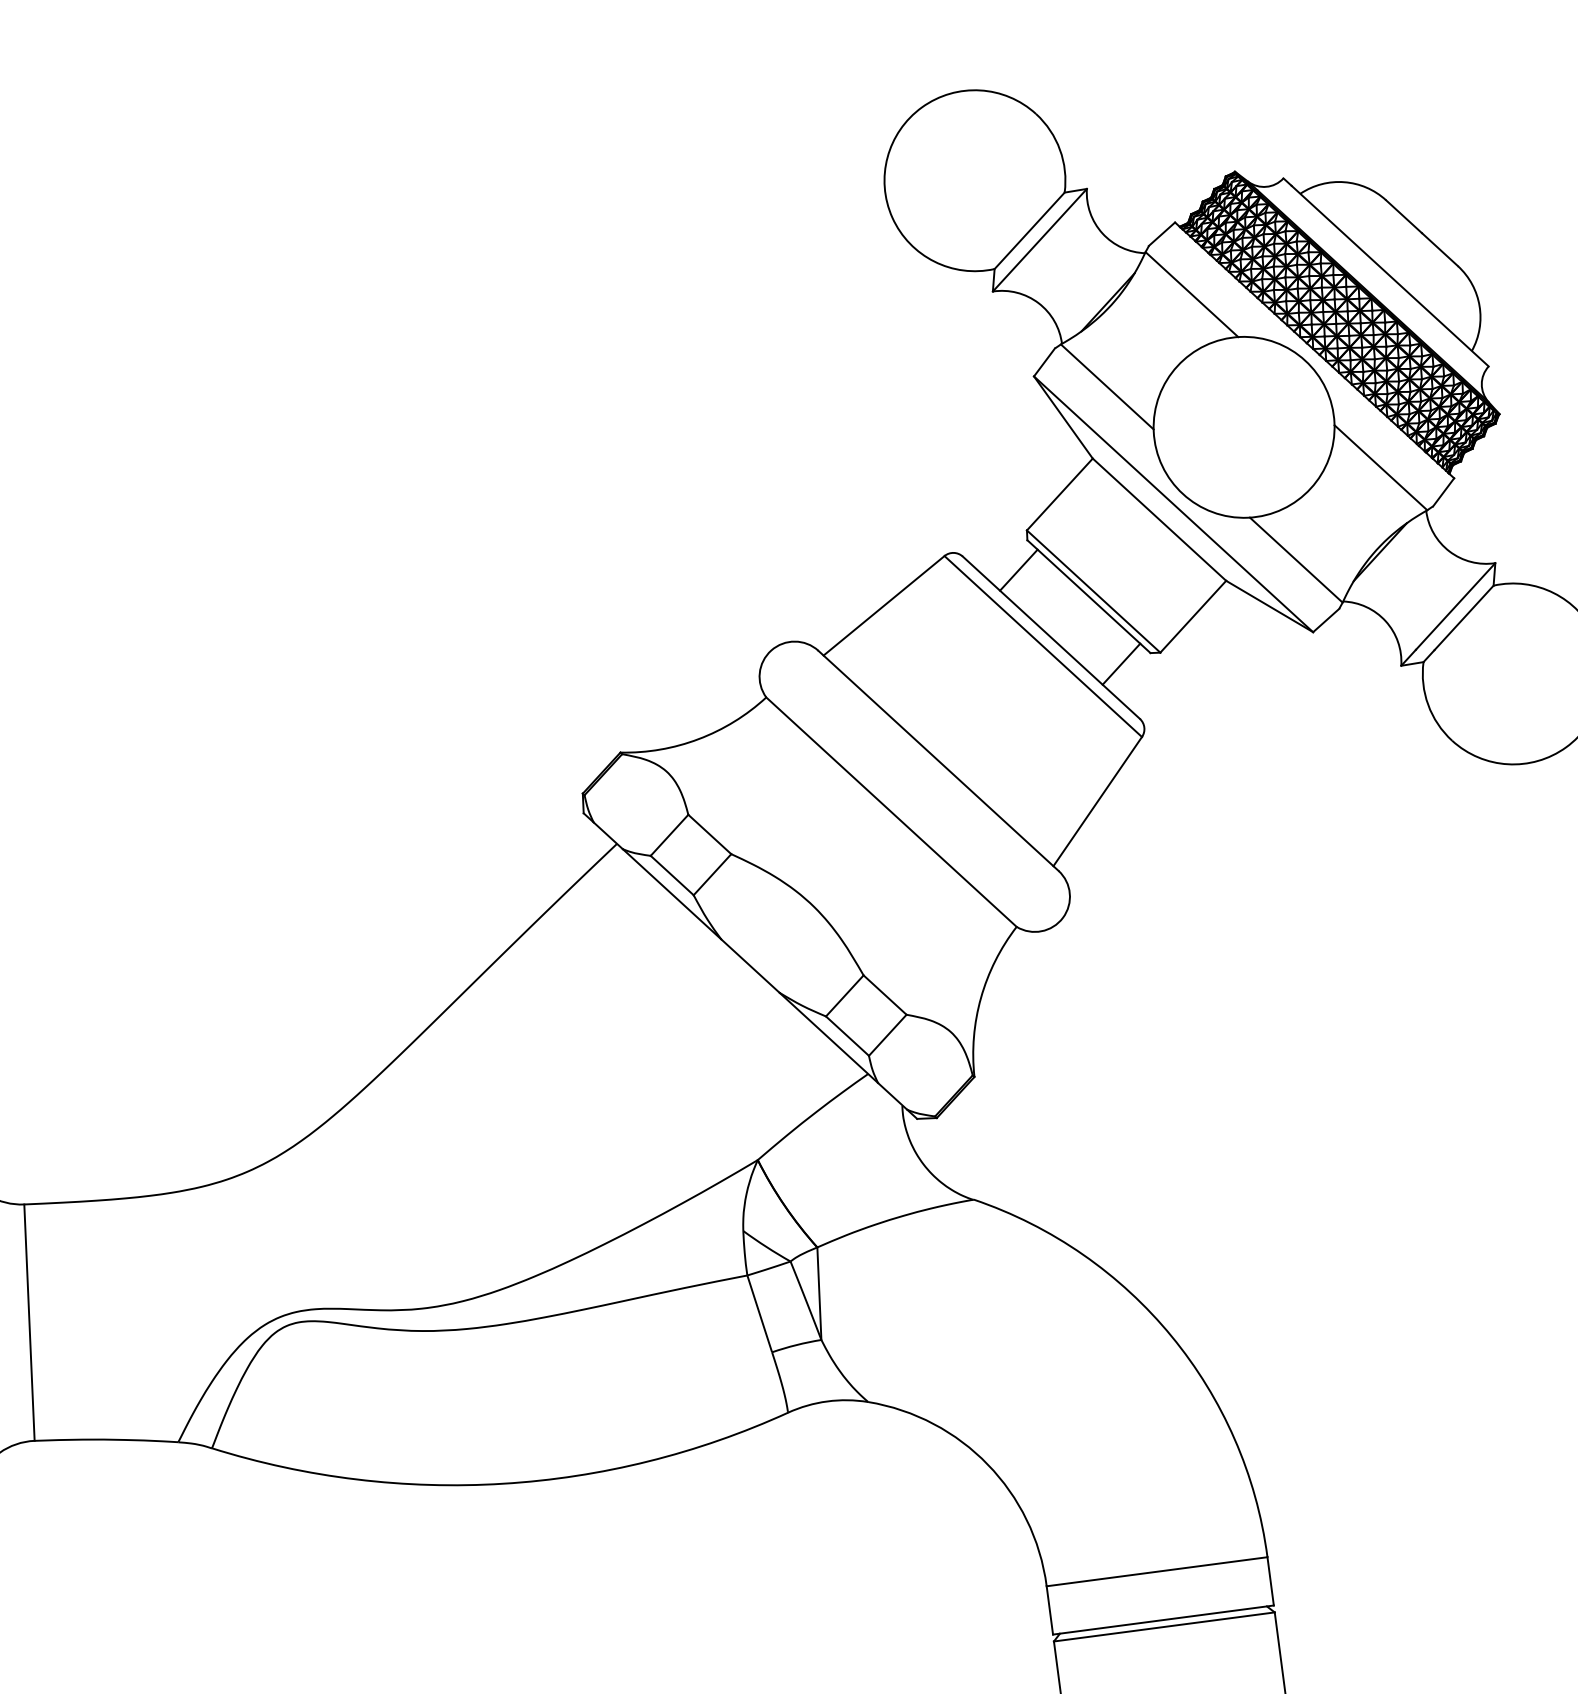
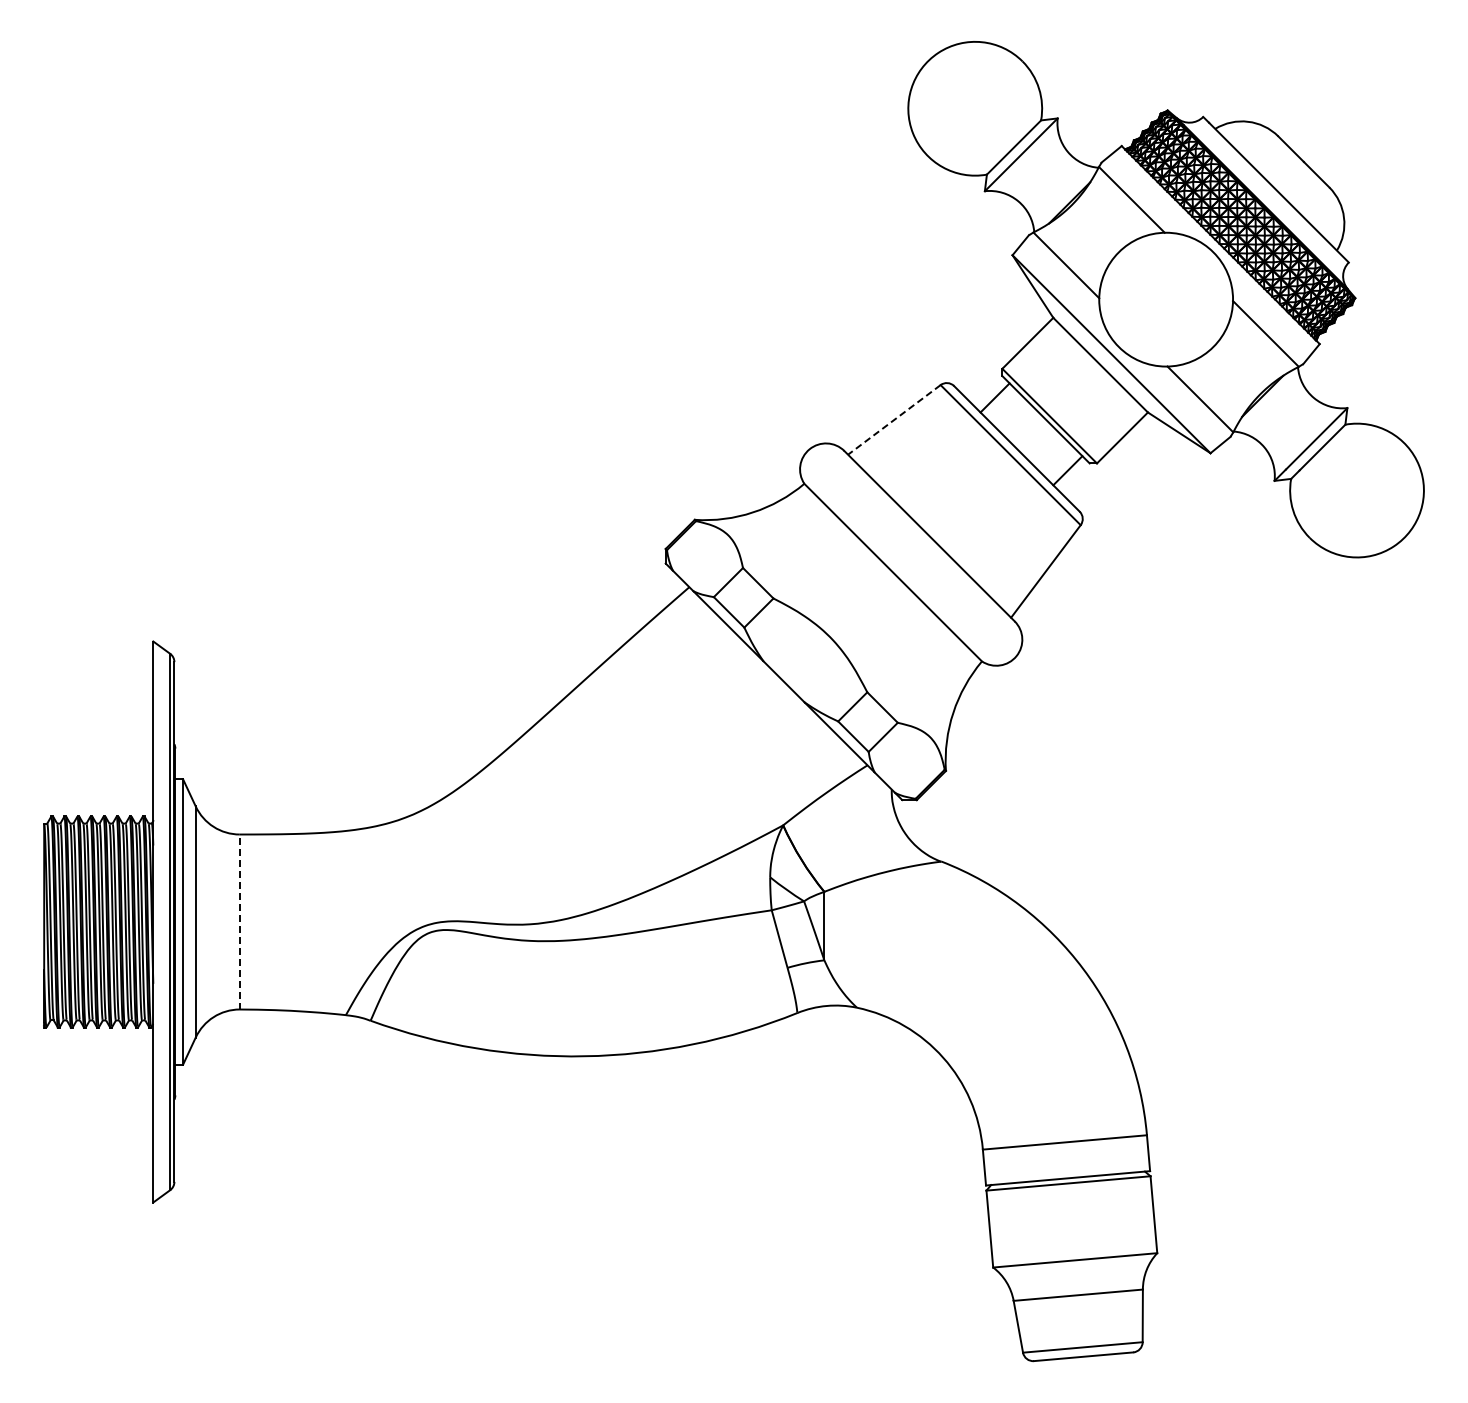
line: (884, 605) -> (894, 419), solid -> dashed
line: (29, 1321) -> (239, 921), solid -> dashed

